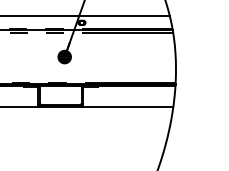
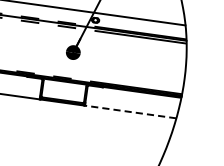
line: (127, 106) -> (129, 111), solid -> dashed

